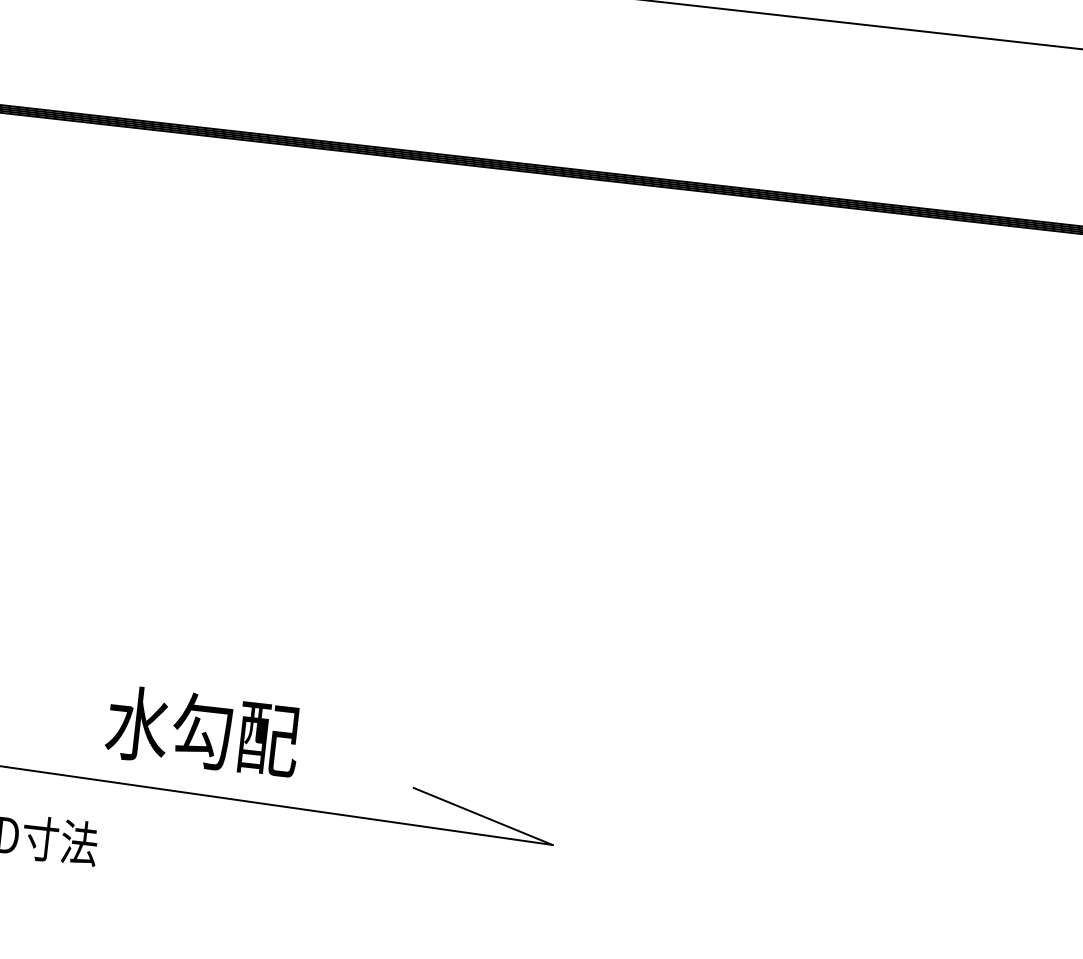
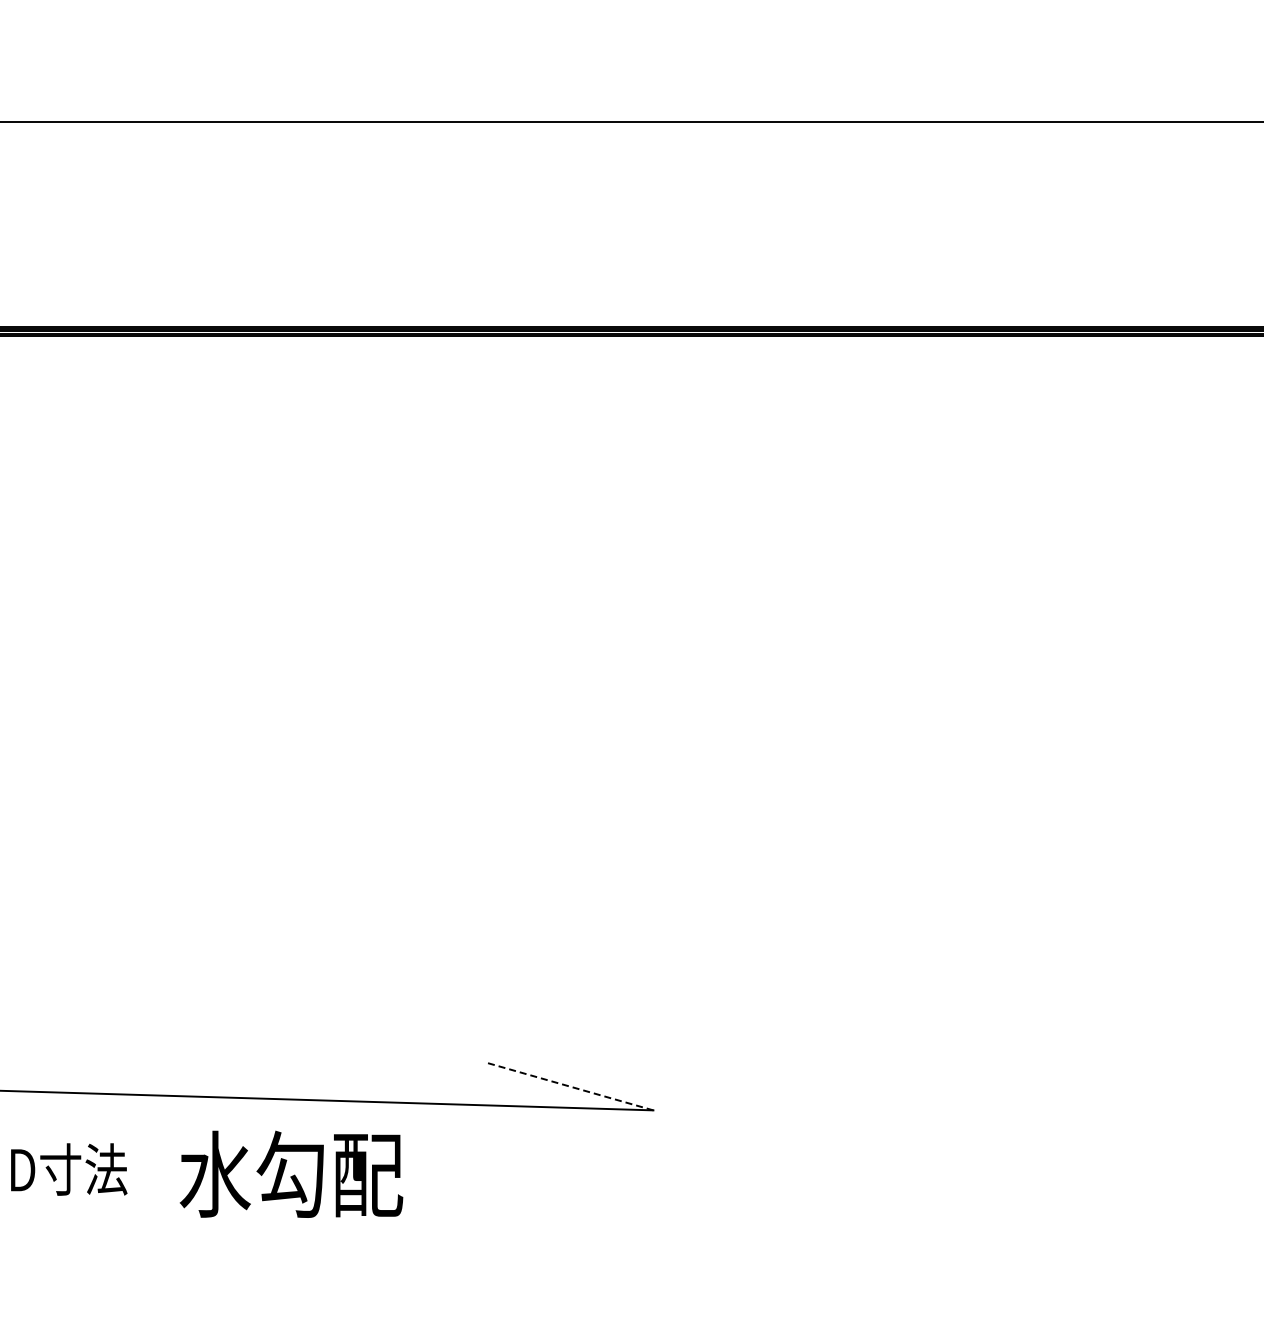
text: (203, 730) -> (291, 1173), moved
line: (482, 816) -> (568, 1086), solid -> dashed

